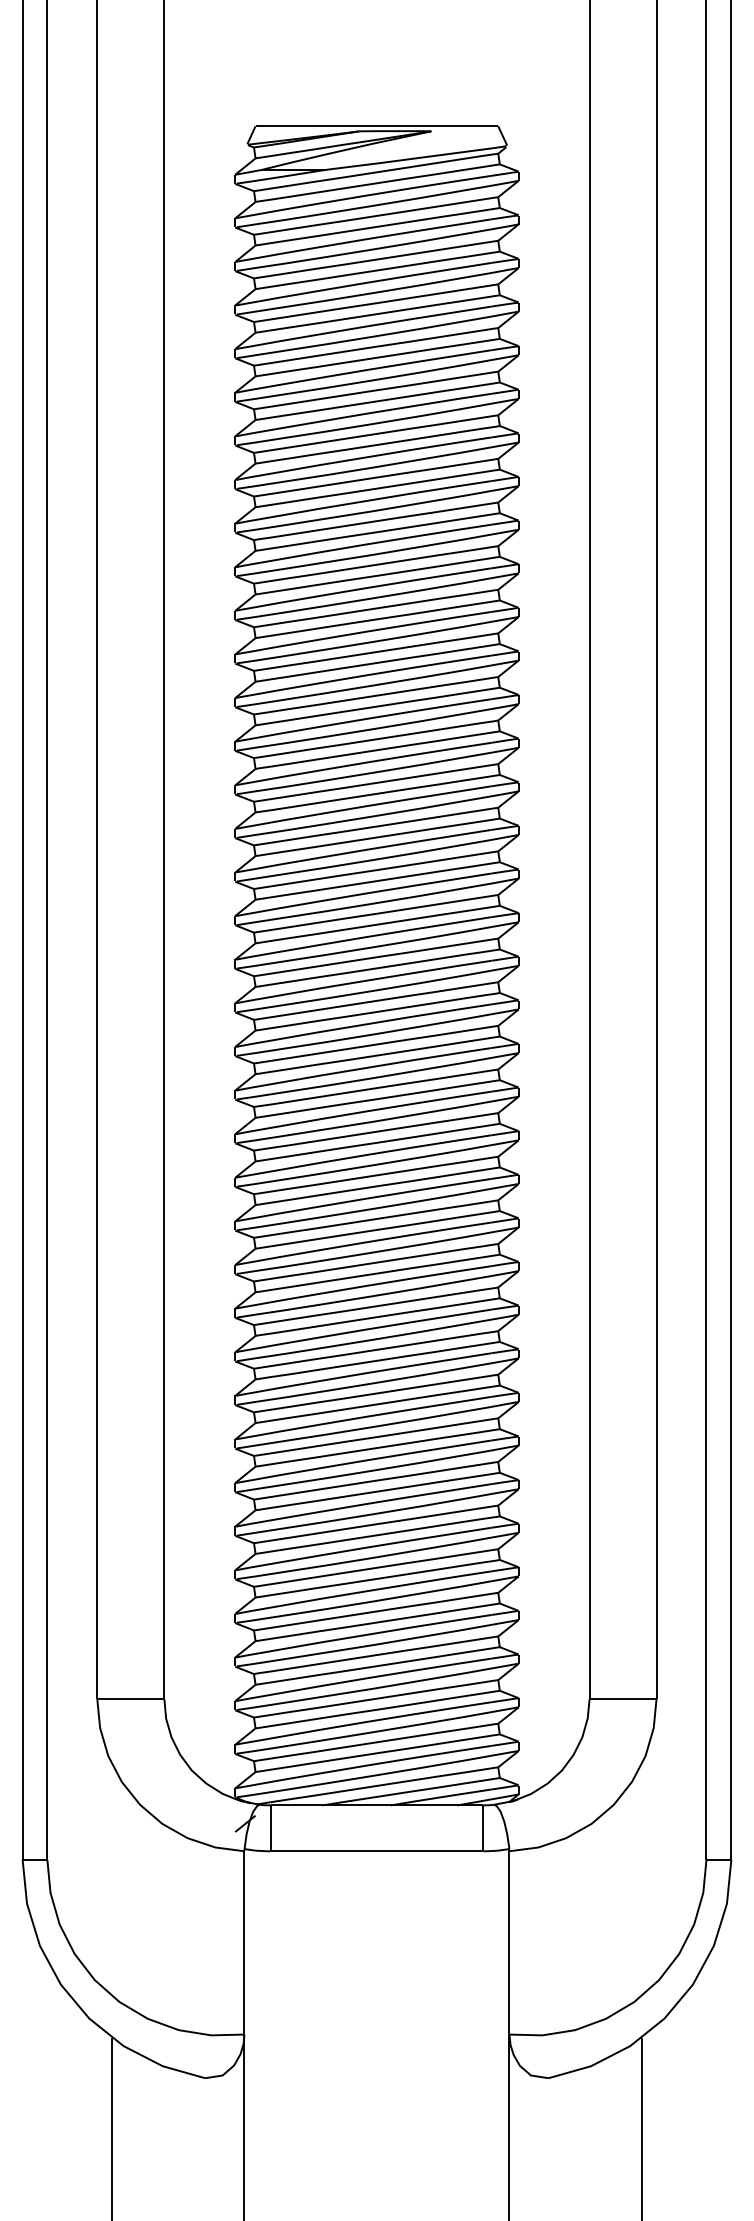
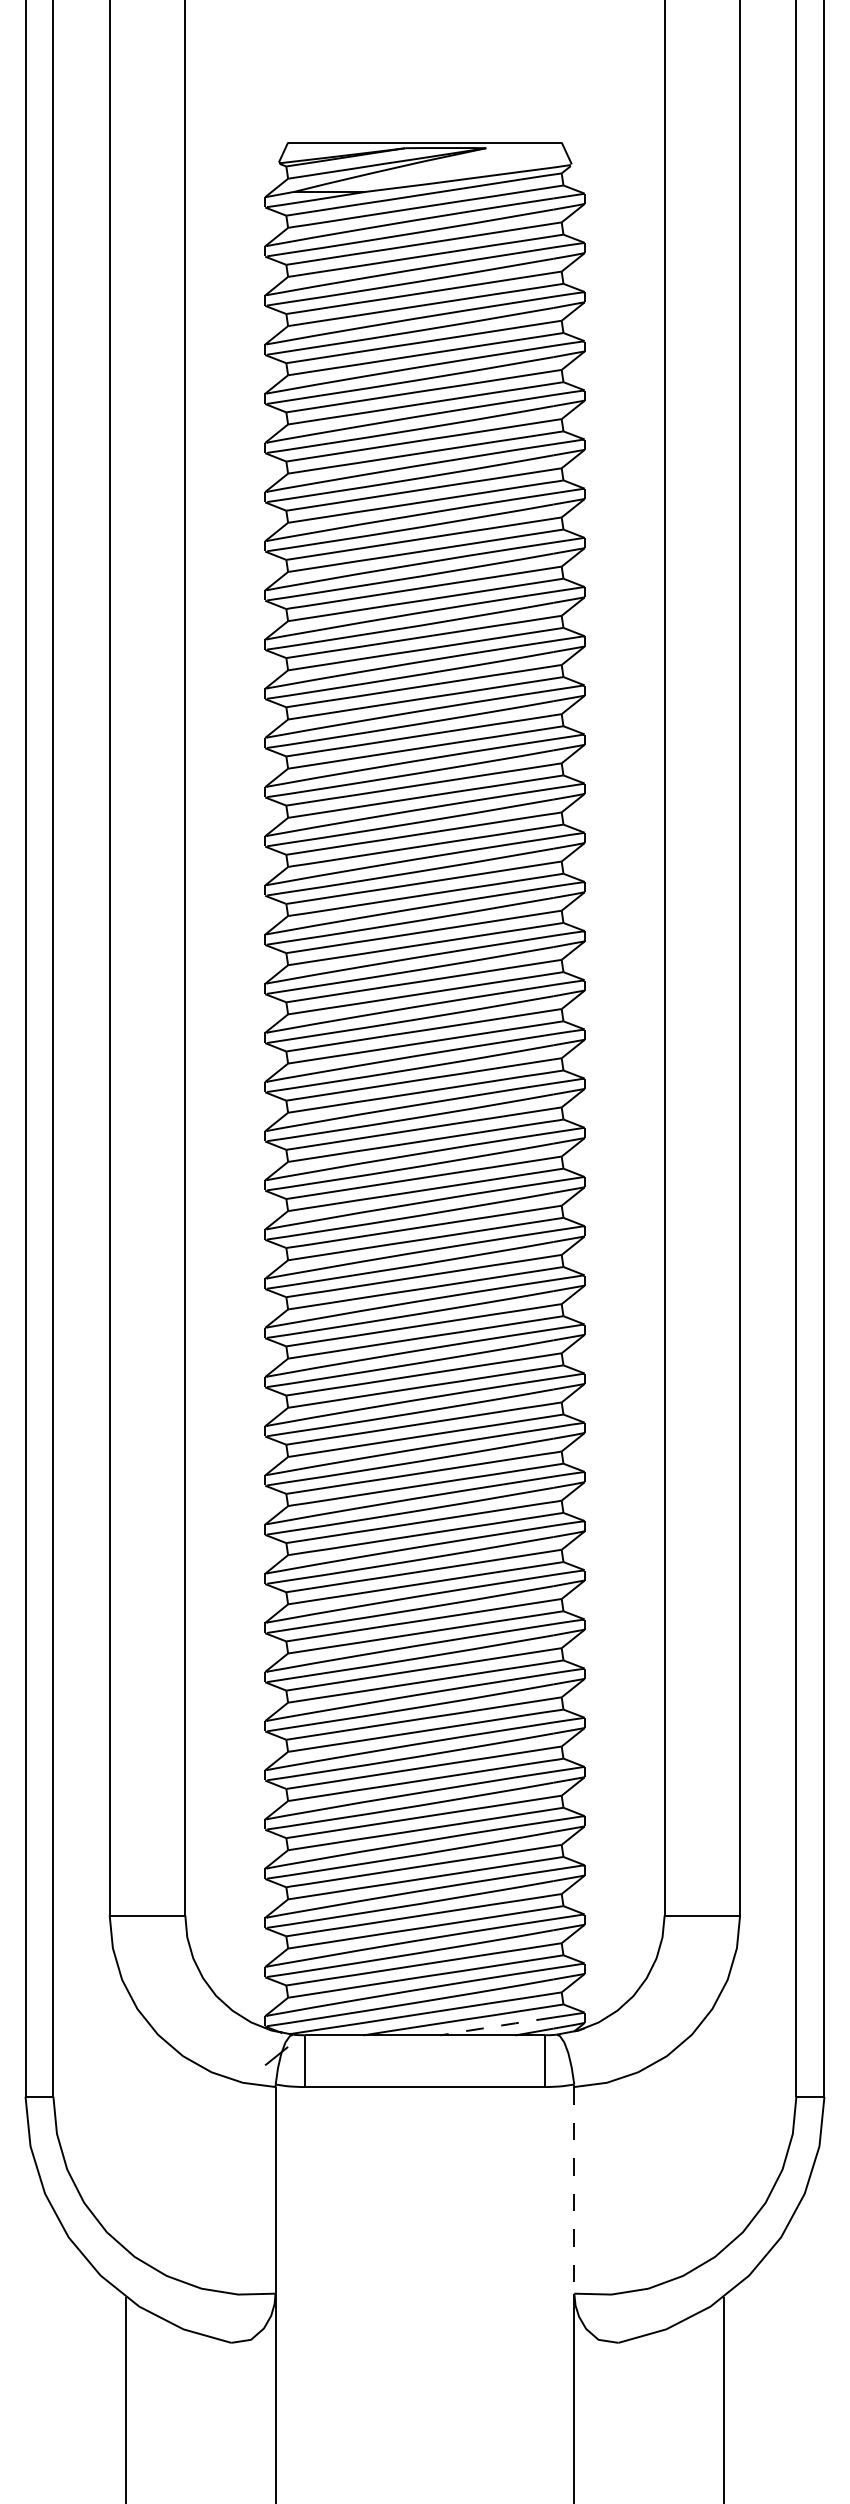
line: (441, 1797) -> (497, 2026), solid -> dashed
line: (509, 1943) -> (574, 2190), solid -> dashed

